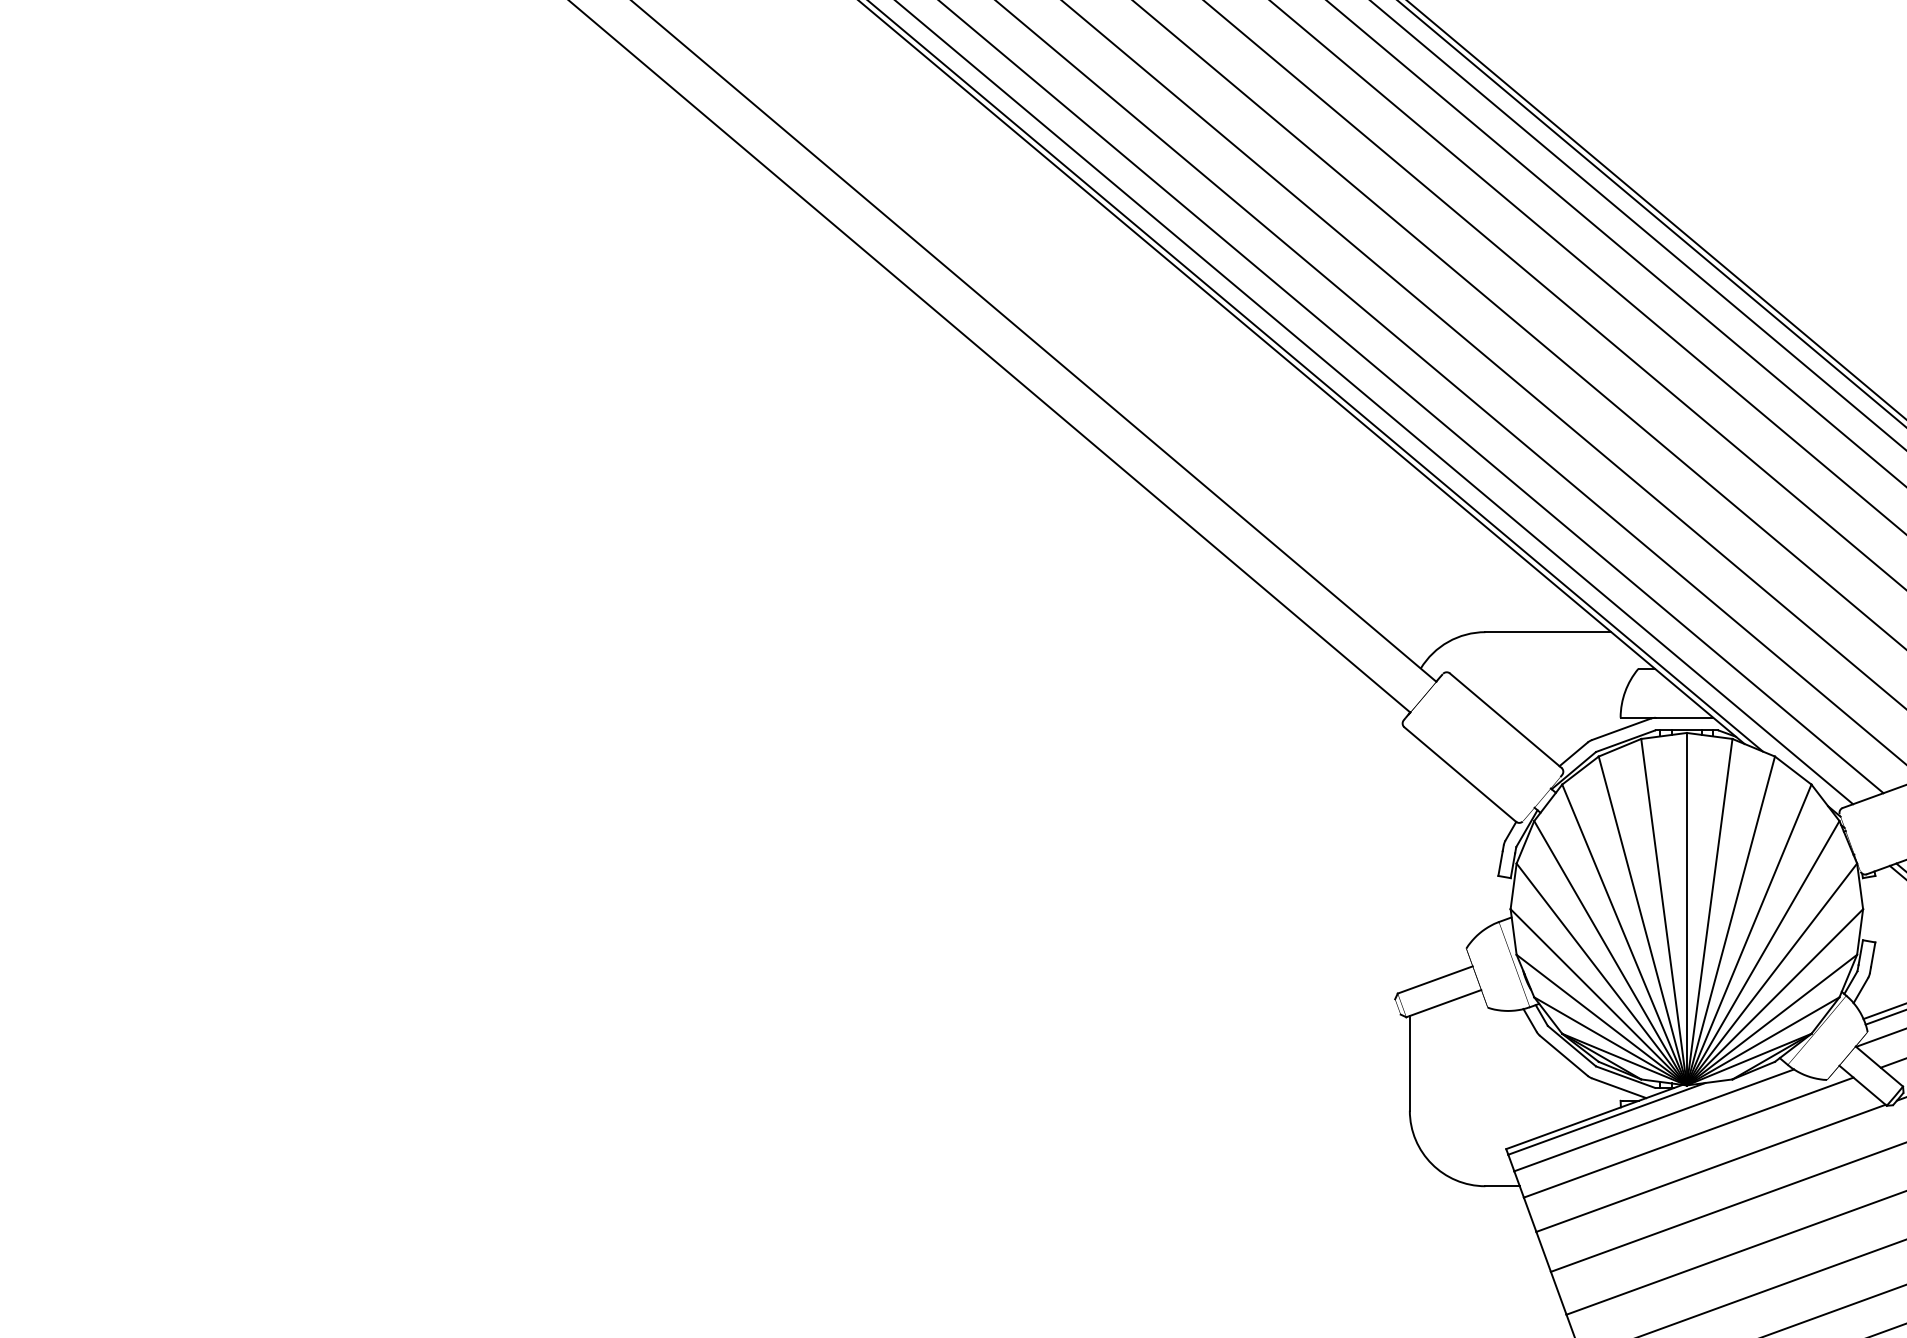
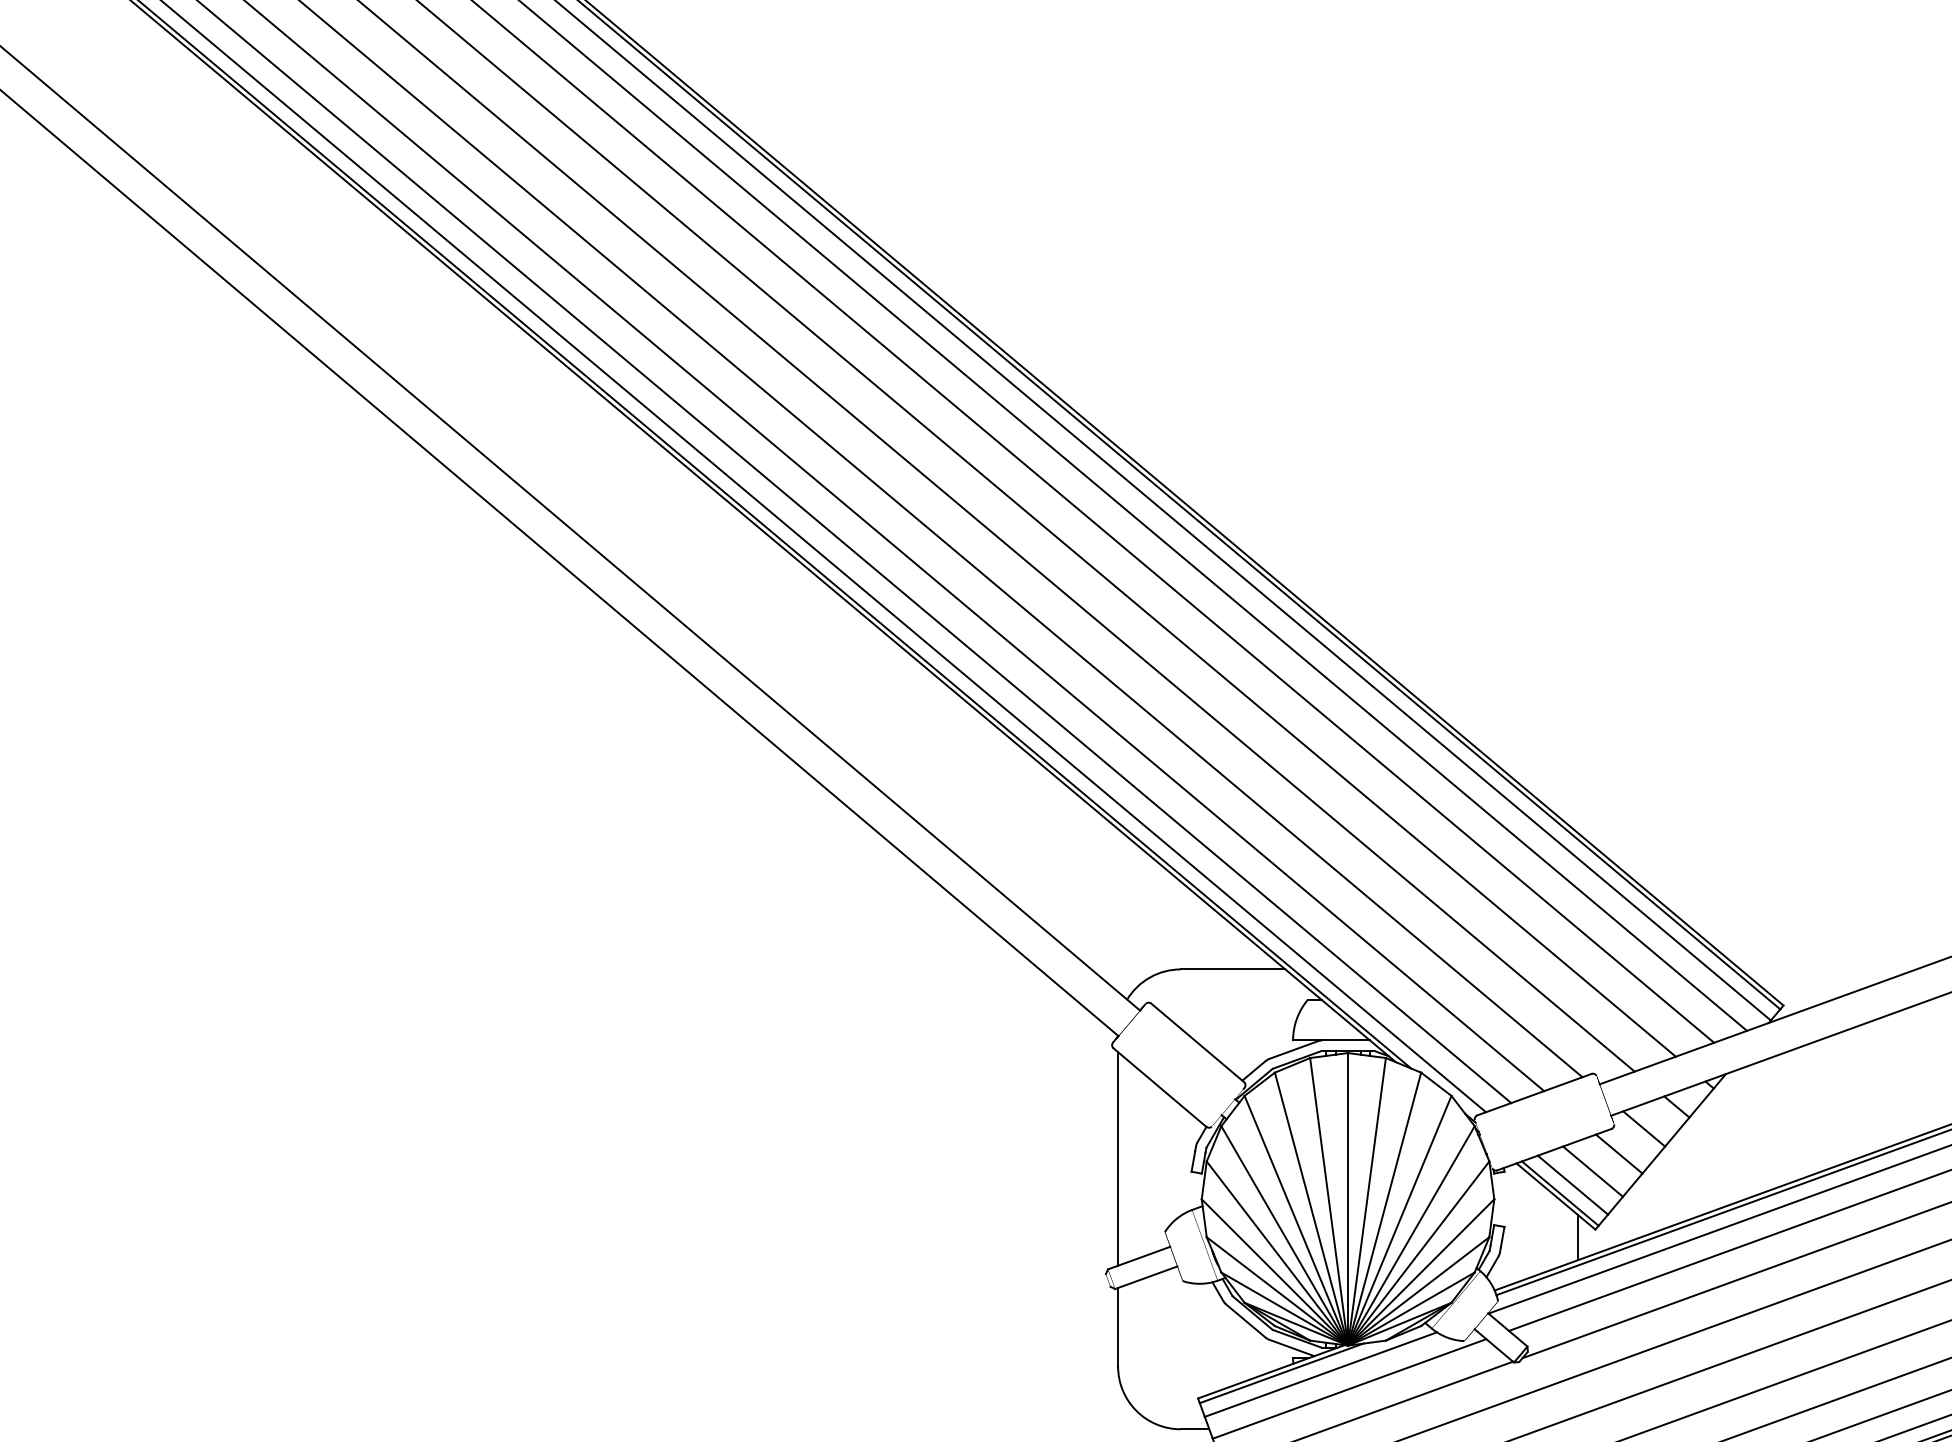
line: (1410, 859) -> (1118, 1158), added

